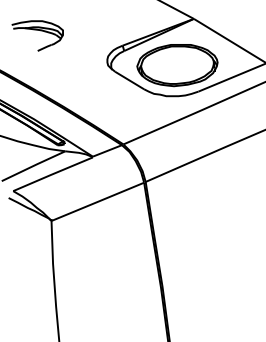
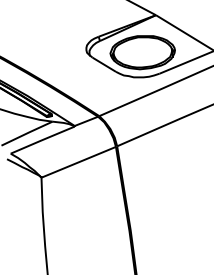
part: (37, 35) -> (30, 28), removed

